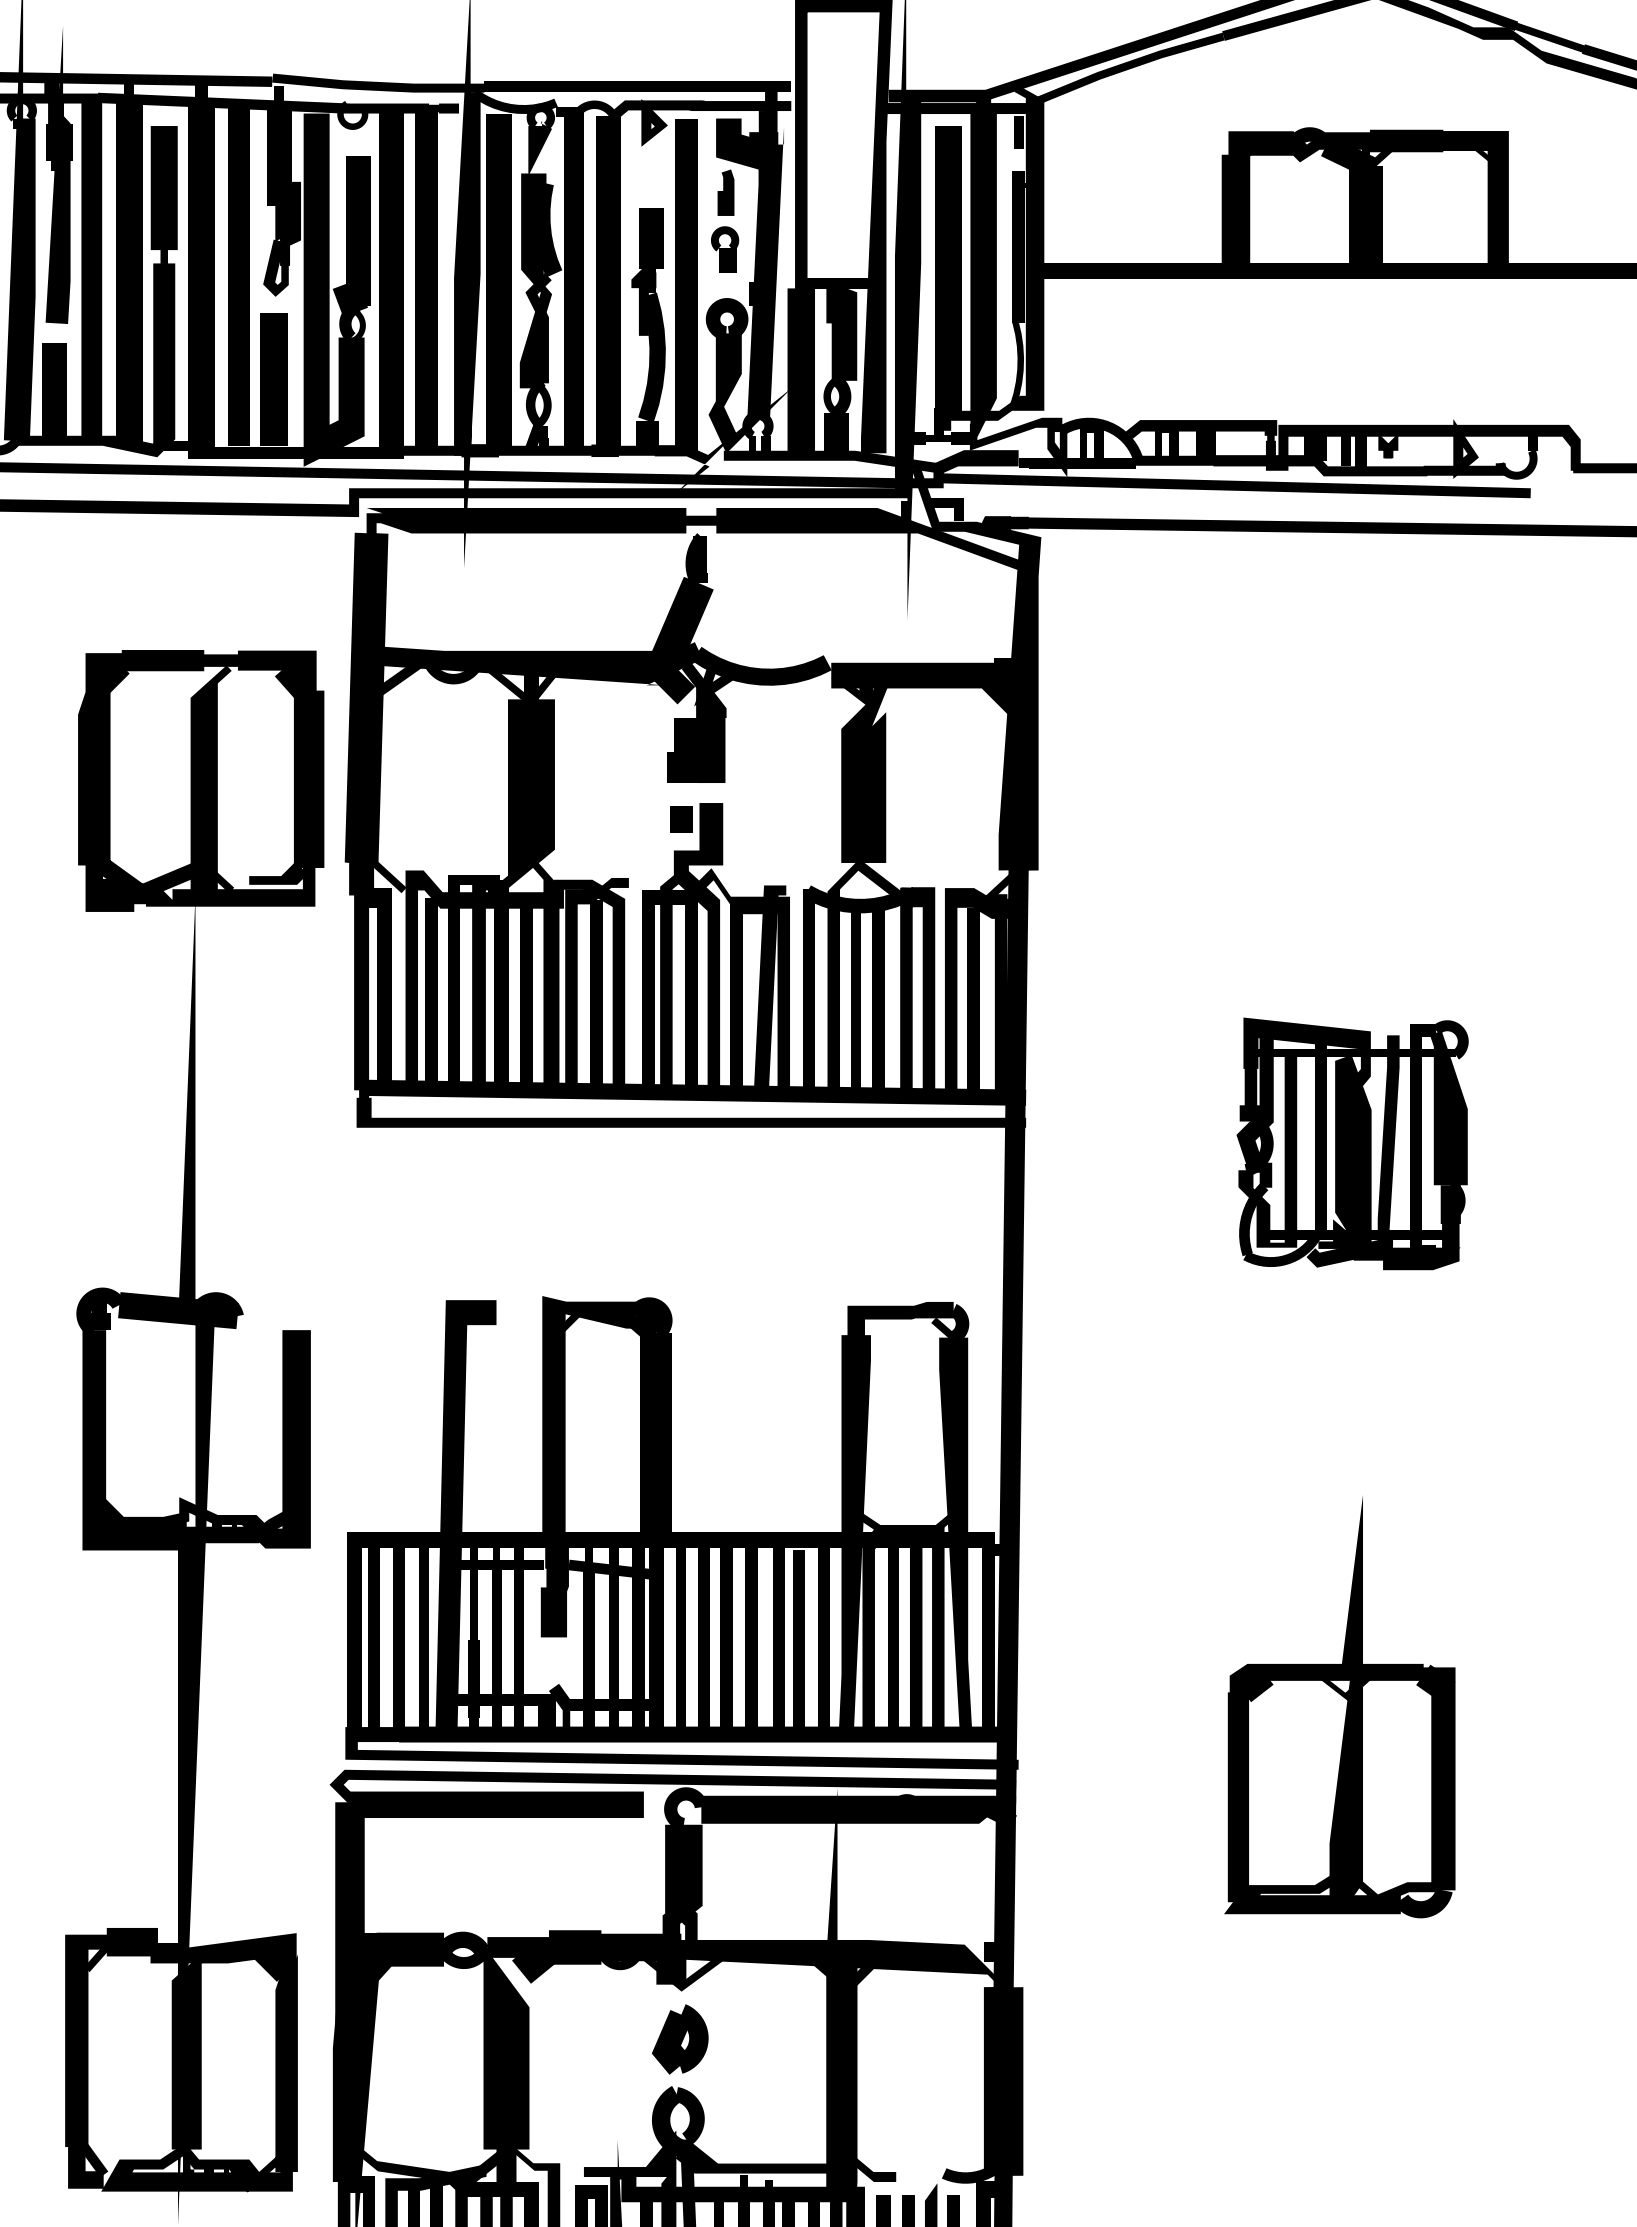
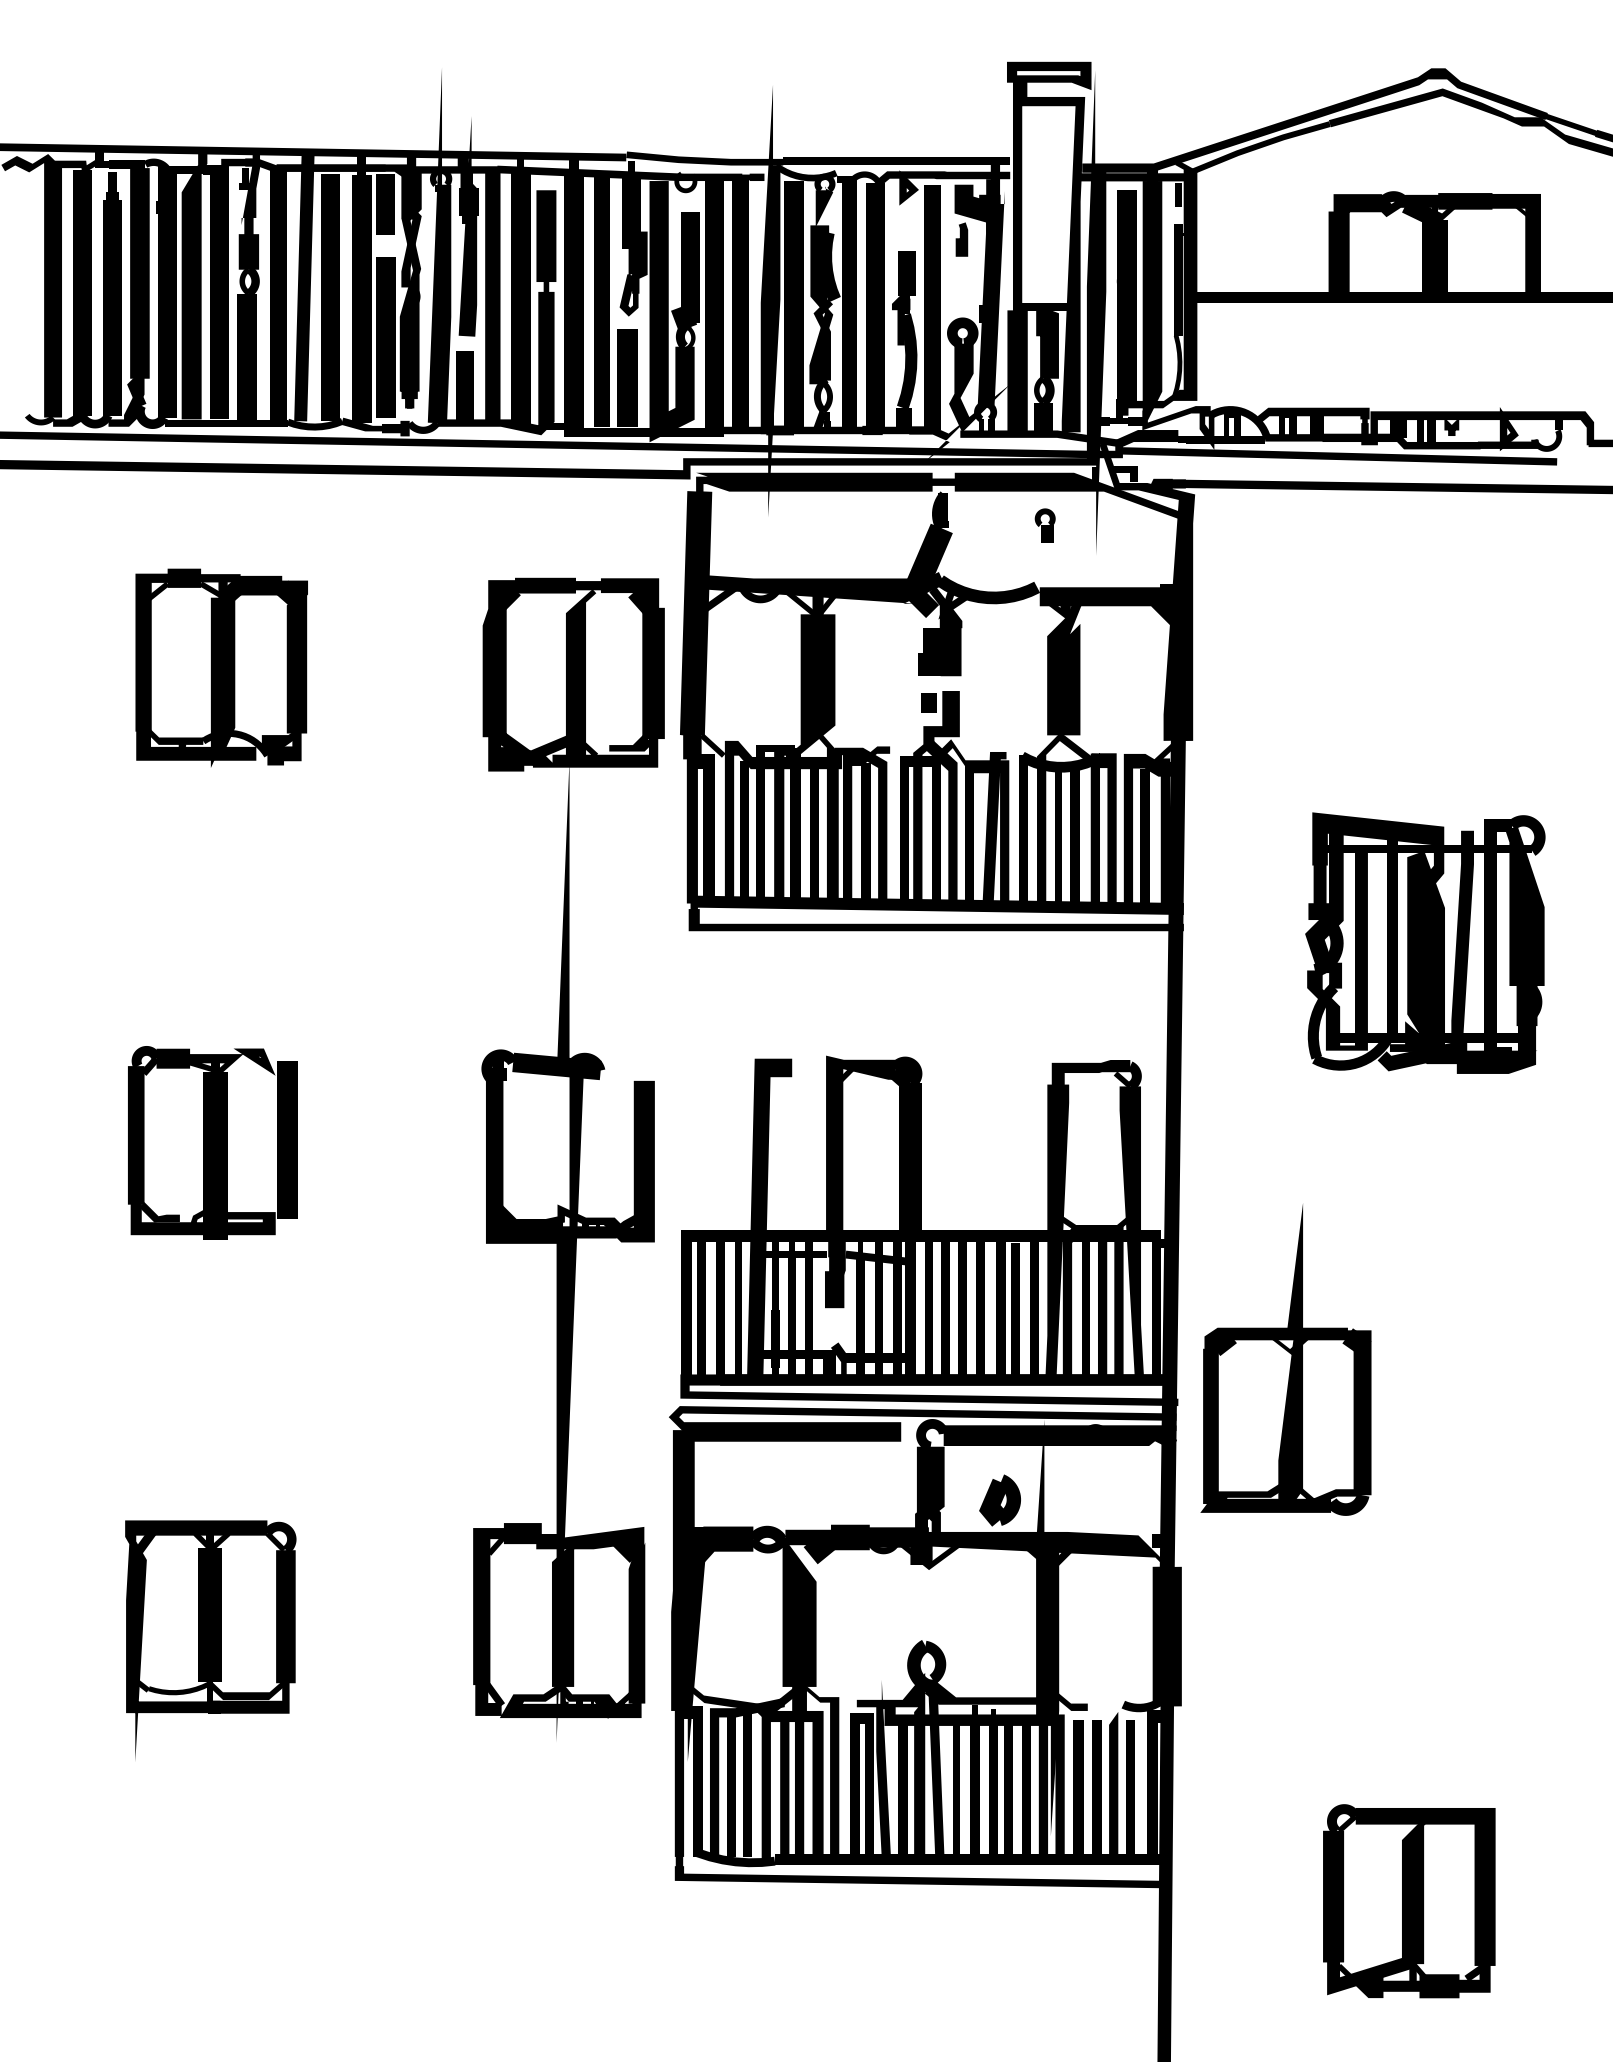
part: (724, 249) -> (1044, 525), moved
part: (1352, 1143) -> (1425, 942), size x1.4
part: (1339, 1706) -> (1285, 1359), moved
part: (679, 2039) -> (999, 1500), moved

